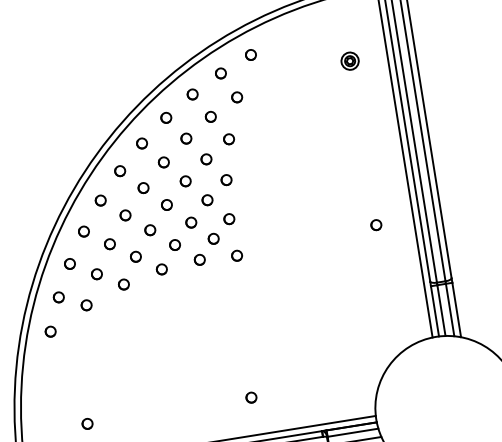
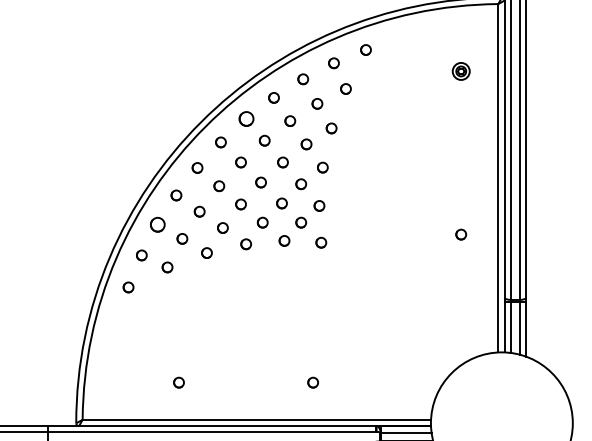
part: (141, 143) -> (246, 118), size x1.4
part: (69, 263) -> (157, 224), size x1.4
part: (87, 423) -> (178, 382), moved

